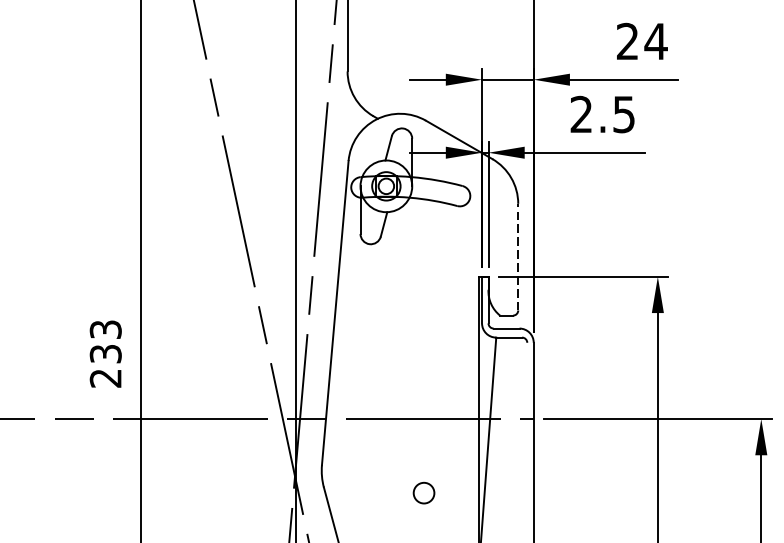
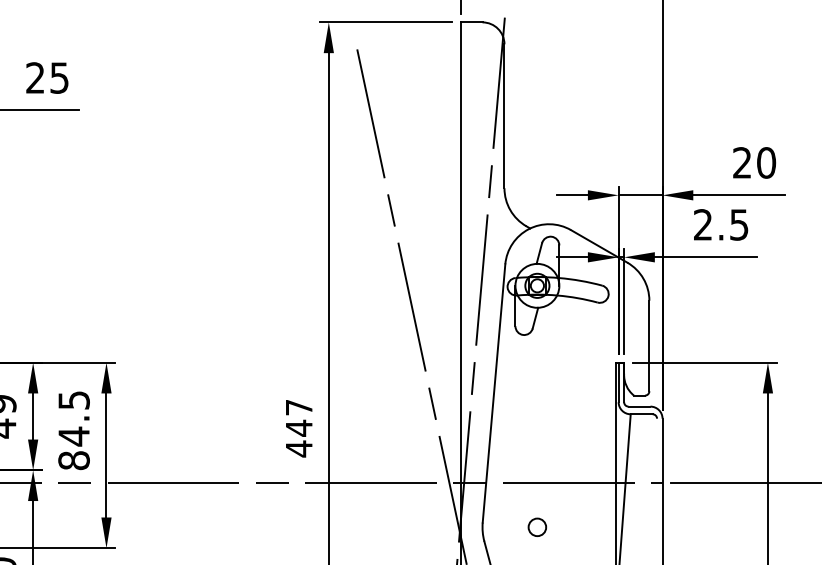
text: (656, 41) -> (766, 162), 24 -> 20
line: (518, 256) -> (649, 345), dashed -> solid
text: (105, 354) -> (298, 428), 233 -> 447
circle: (424, 492) -> (537, 526), moved

